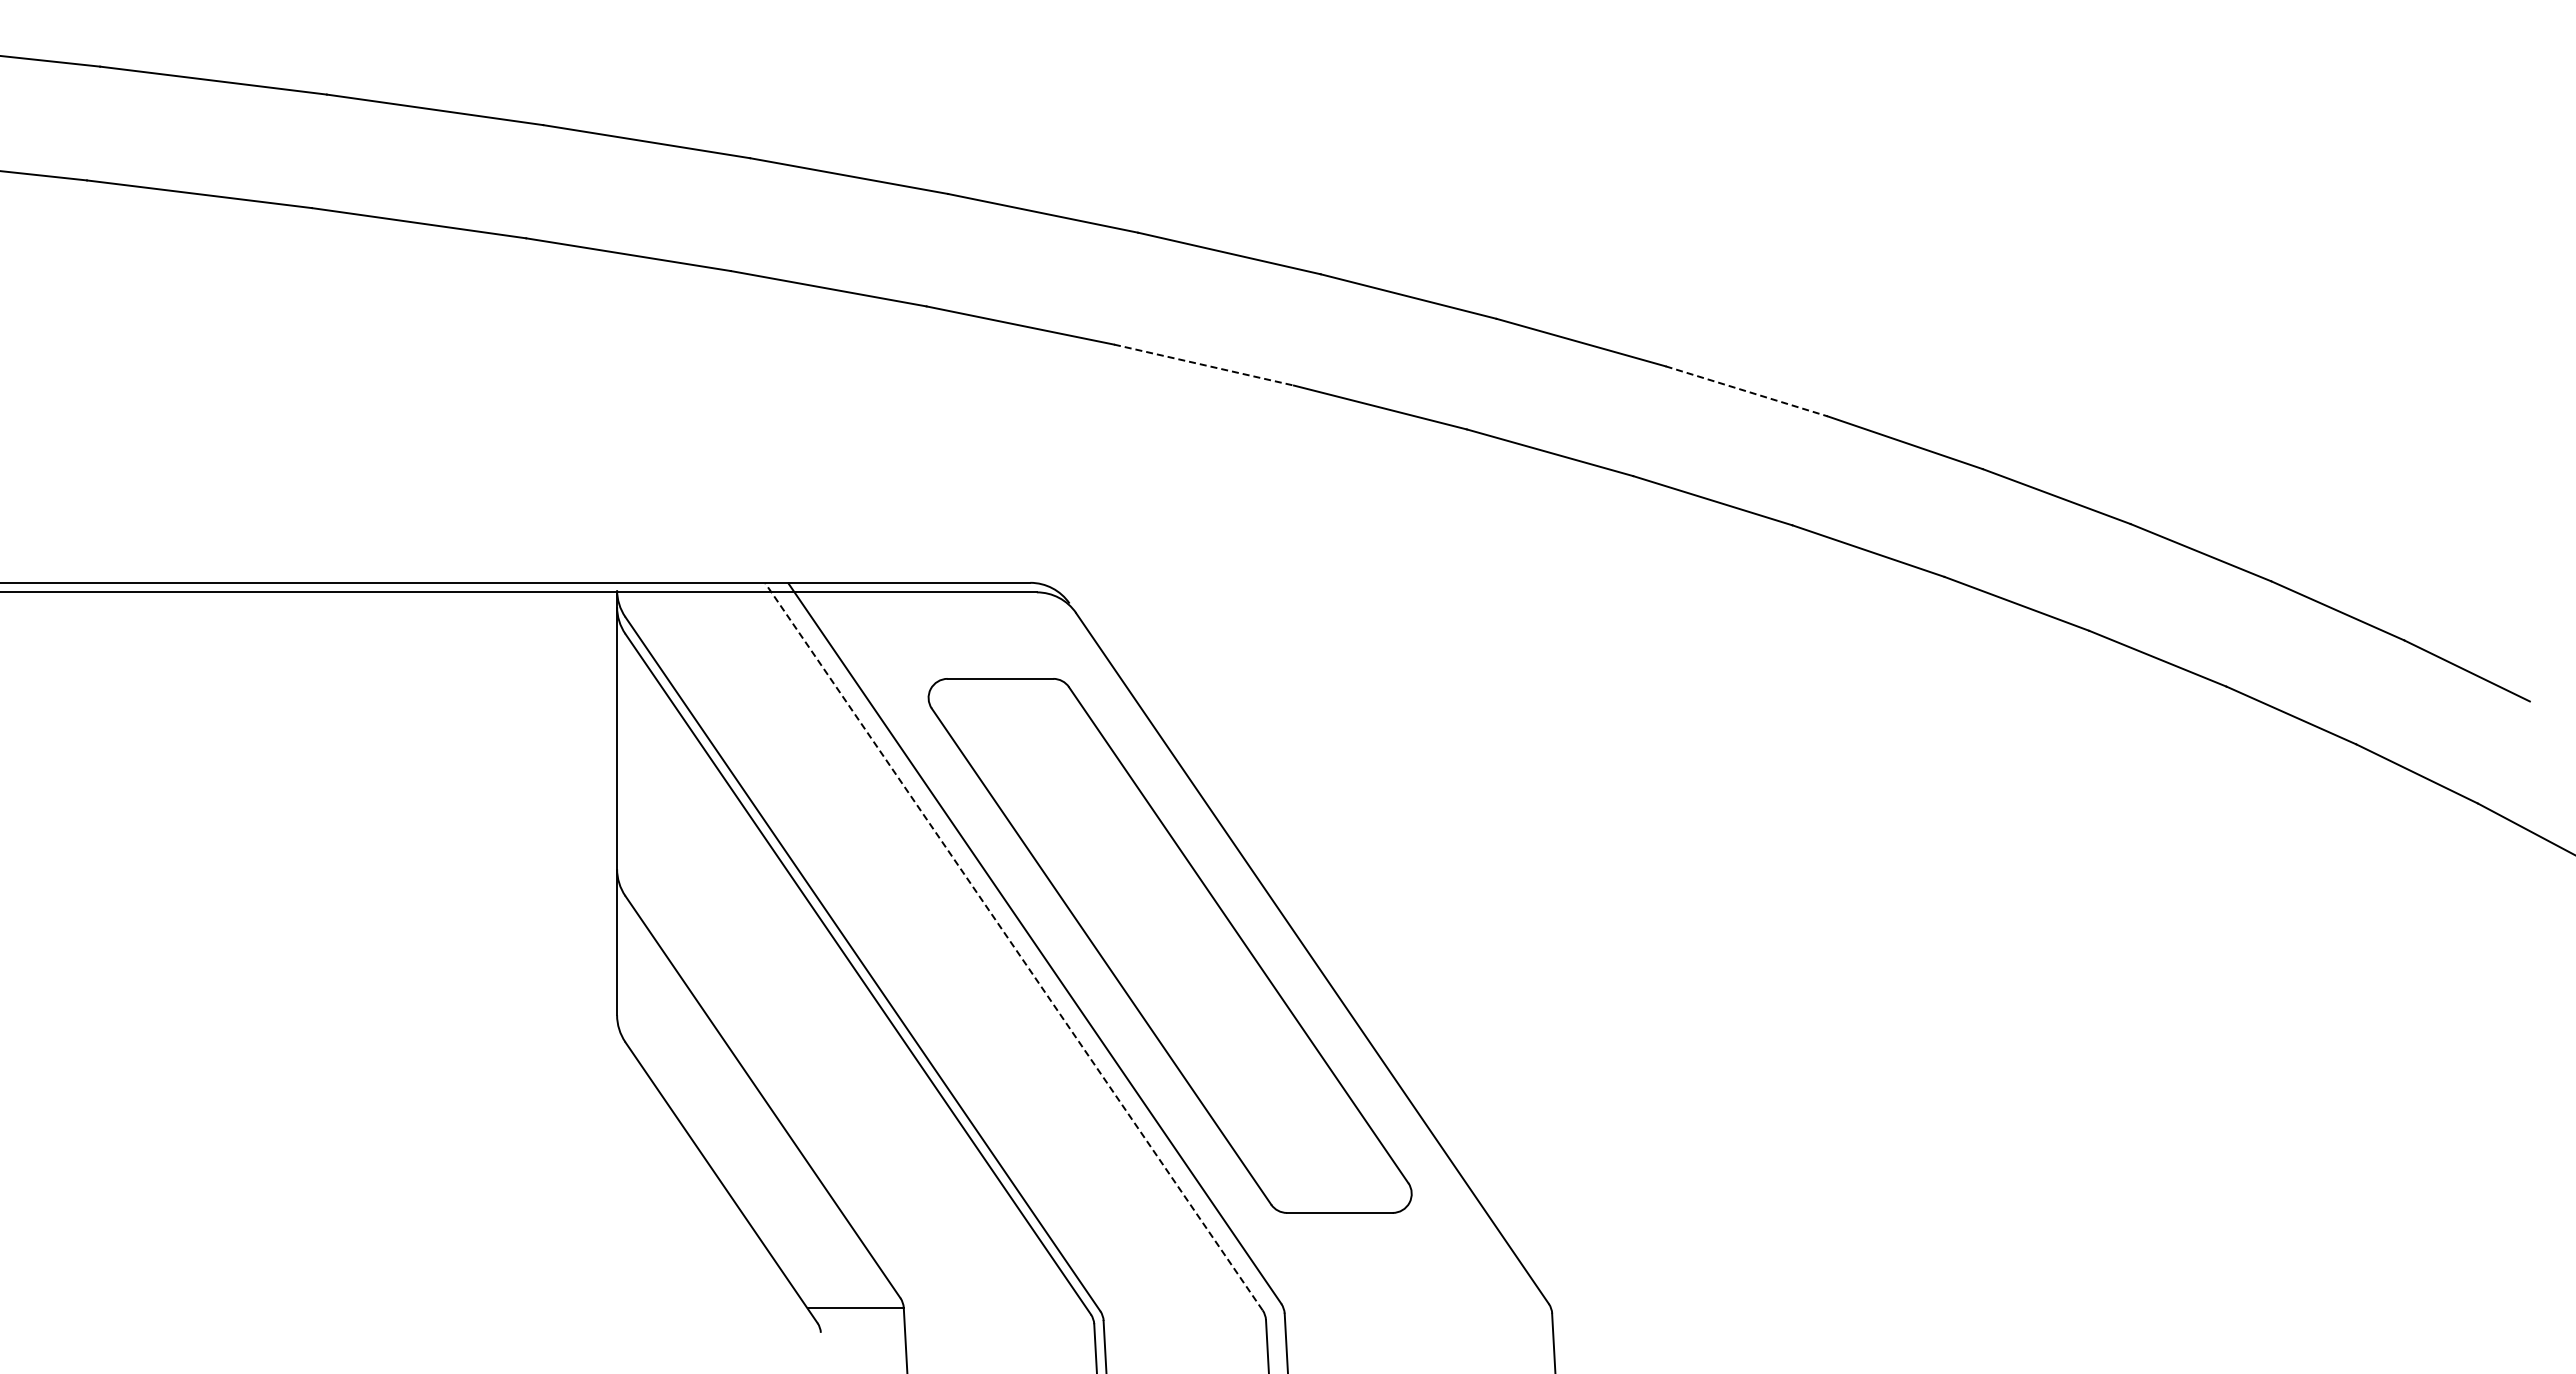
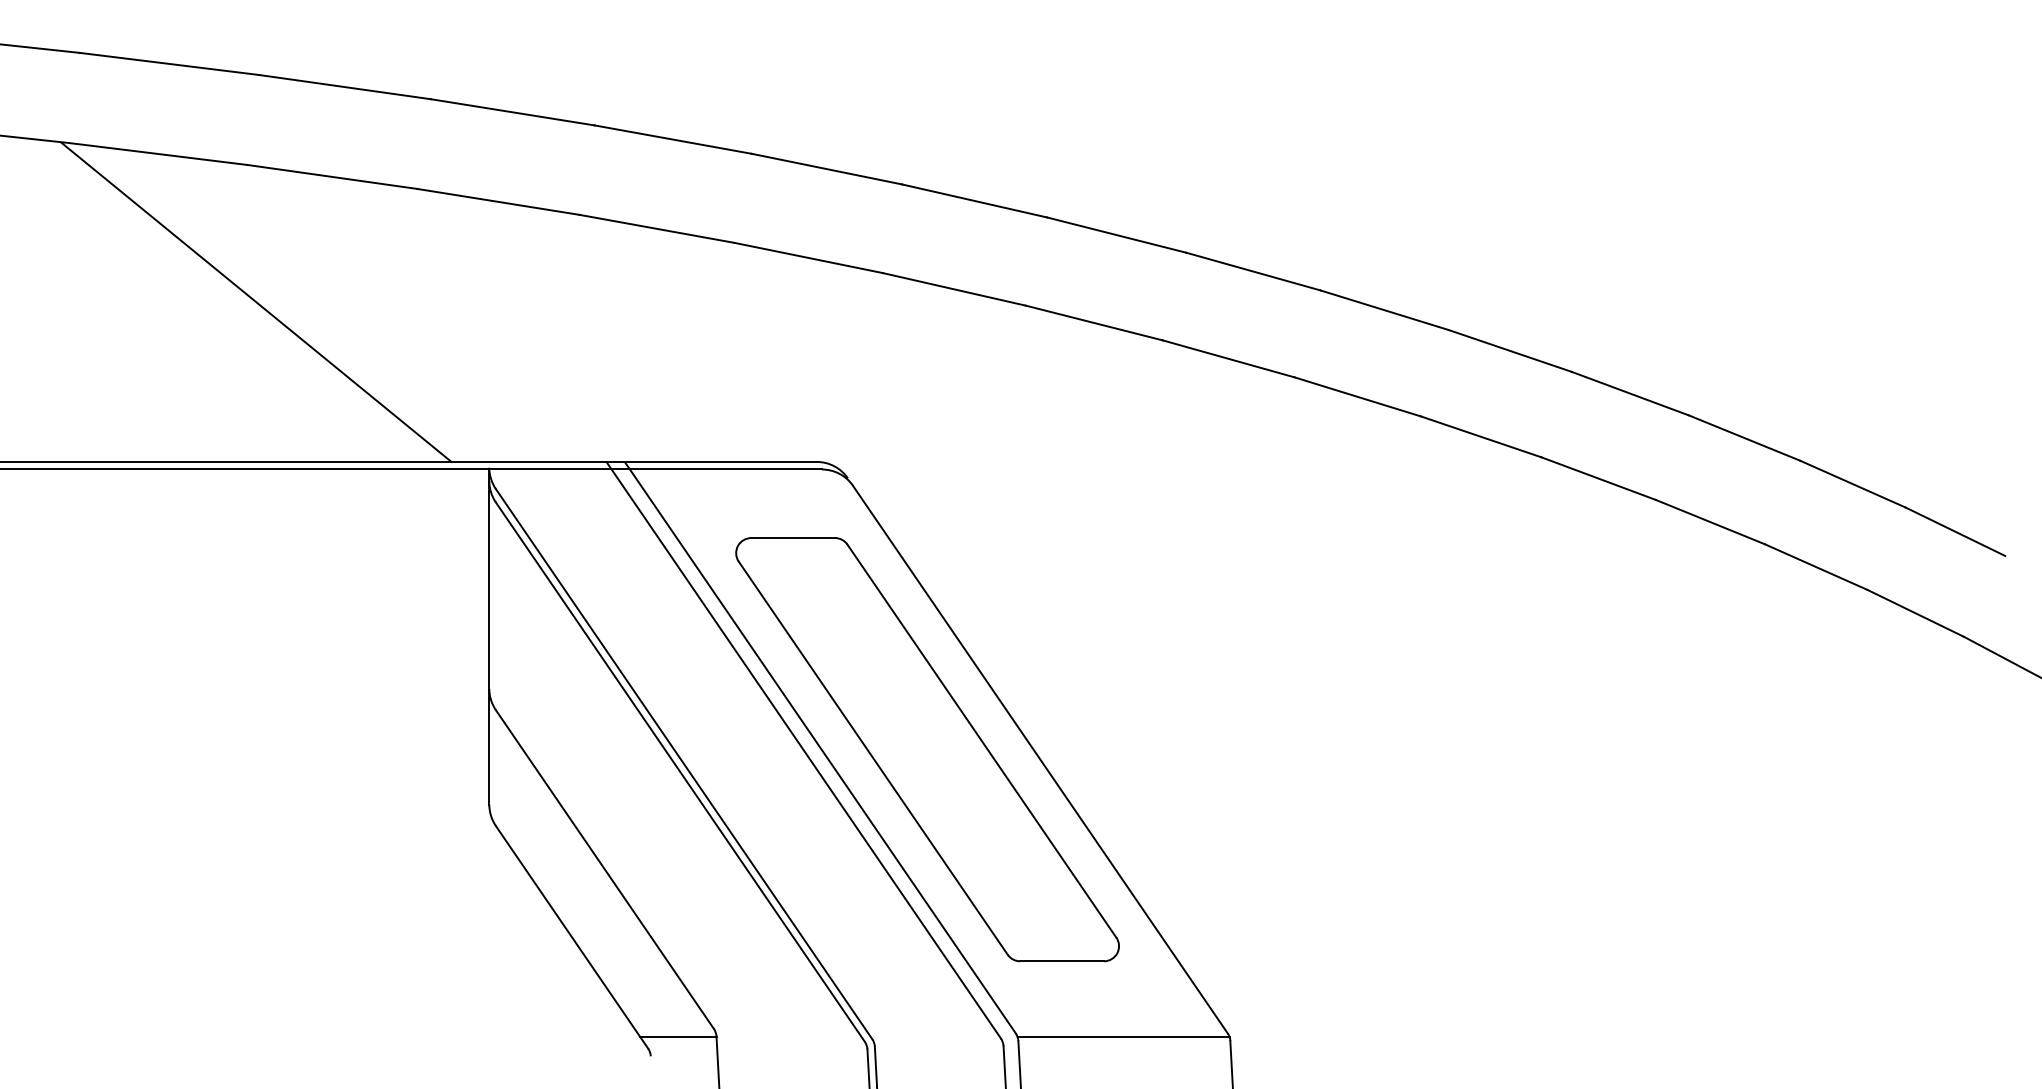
line: (1204, 365) -> (954, 289), dashed -> solid
line: (323, 381) -> (256, 302), added
line: (1746, 391) -> (1384, 310), dashed -> solid
line: (1013, 946) -> (803, 750), dashed -> solid
line: (1417, 1308) -> (1123, 1037), added

